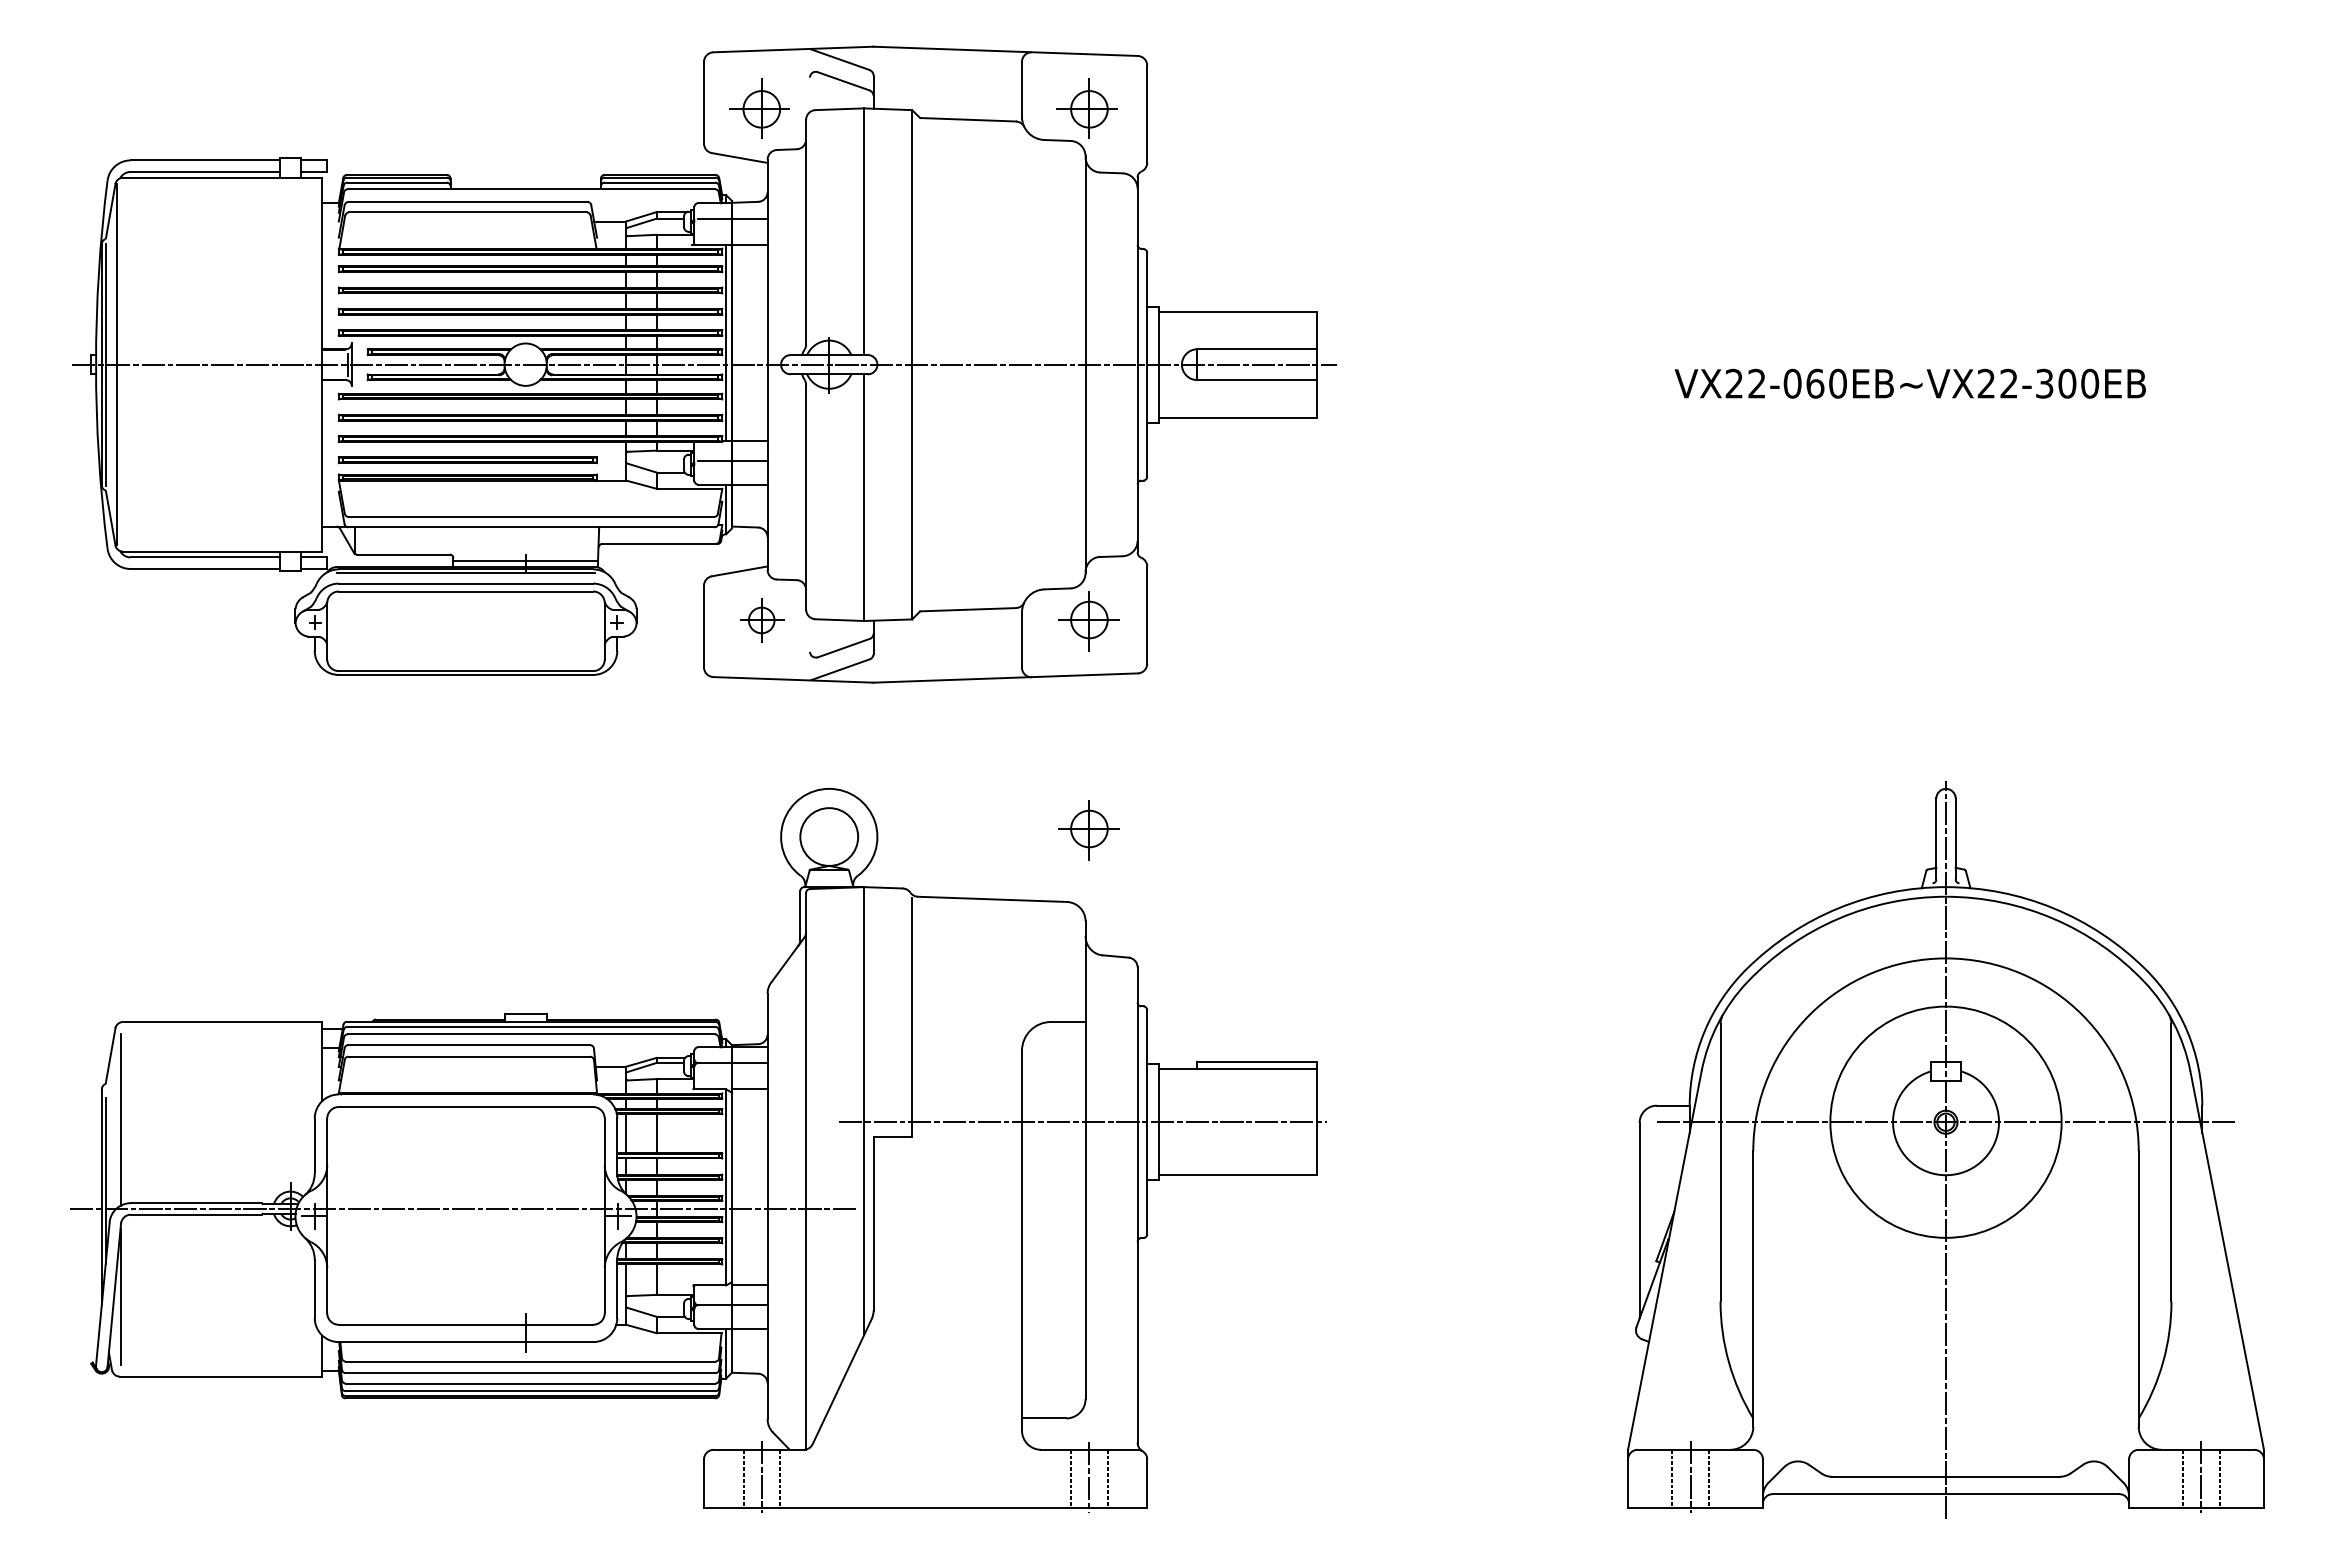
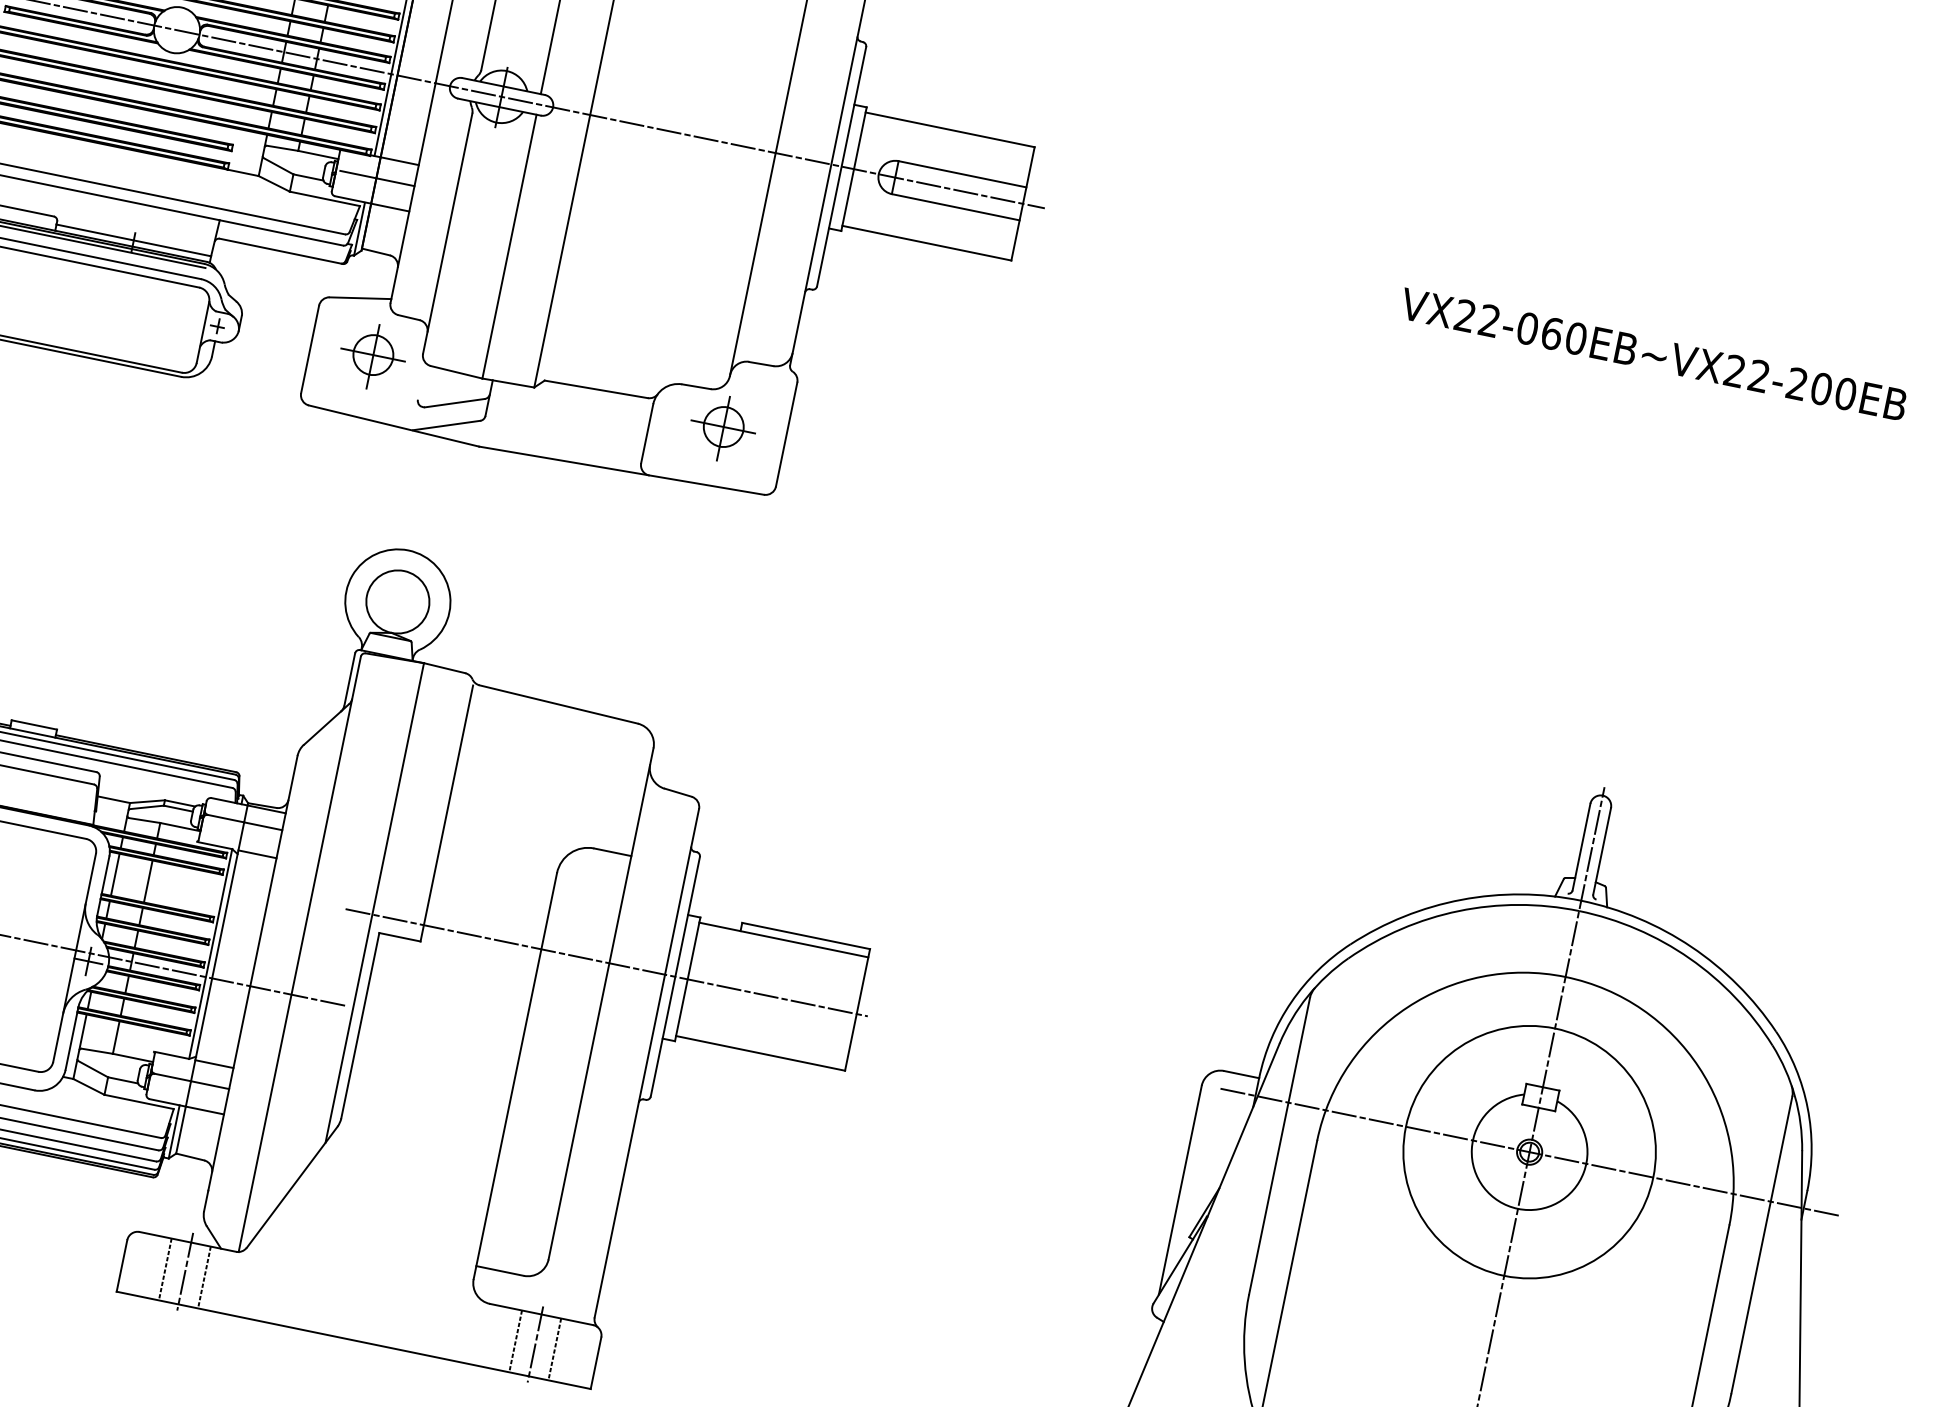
text: (2044, 383) -> (1797, 383), VX22-060EB~VX22-300EB -> VX22-060EB~VX22-200EB
part: (761, 621) -> (372, 356), size x1.43
part: (1088, 830) -> (676, 651), removed

